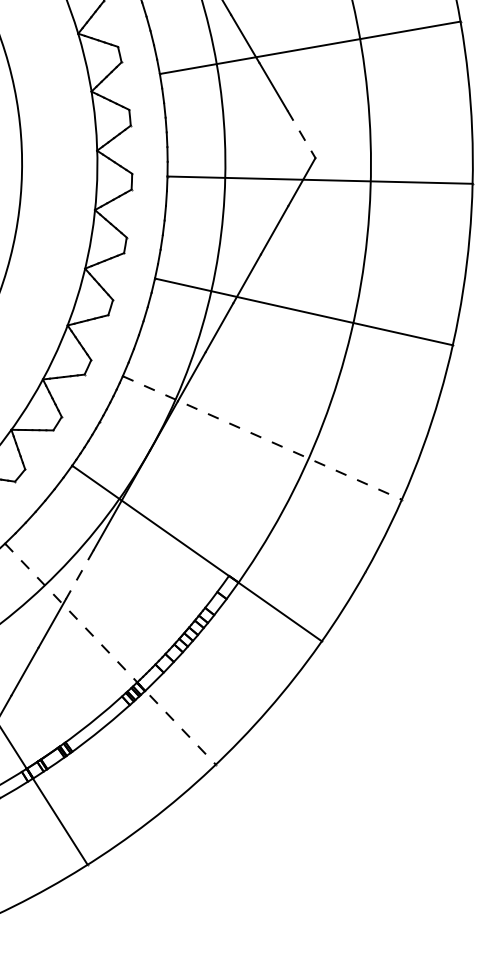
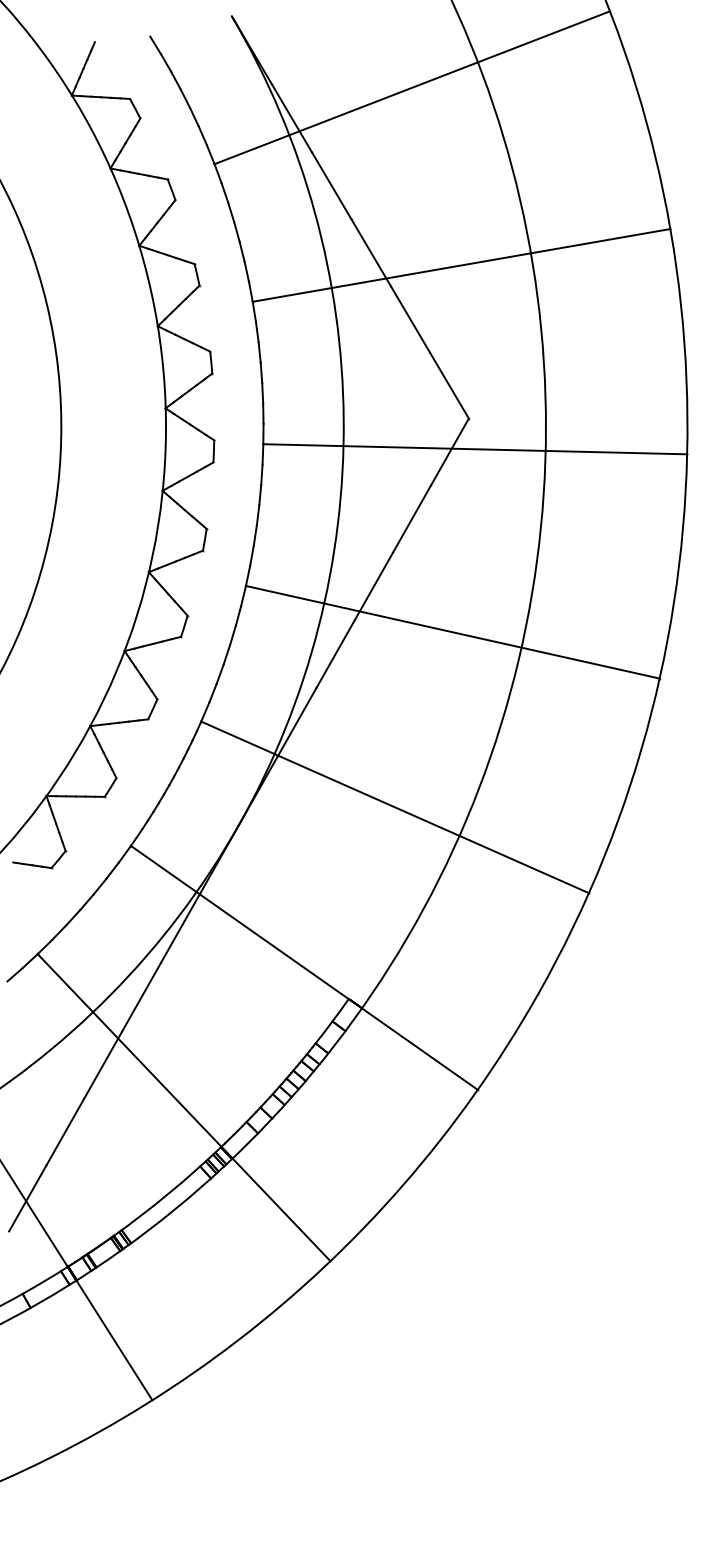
line: (301, 134) -> (449, 386), dashed -> solid
line: (262, 438) -> (395, 807), dashed -> solid
line: (79, 574) -> (141, 997), dashed -> solid
line: (110, 654) -> (184, 1107), dashed -> solid

